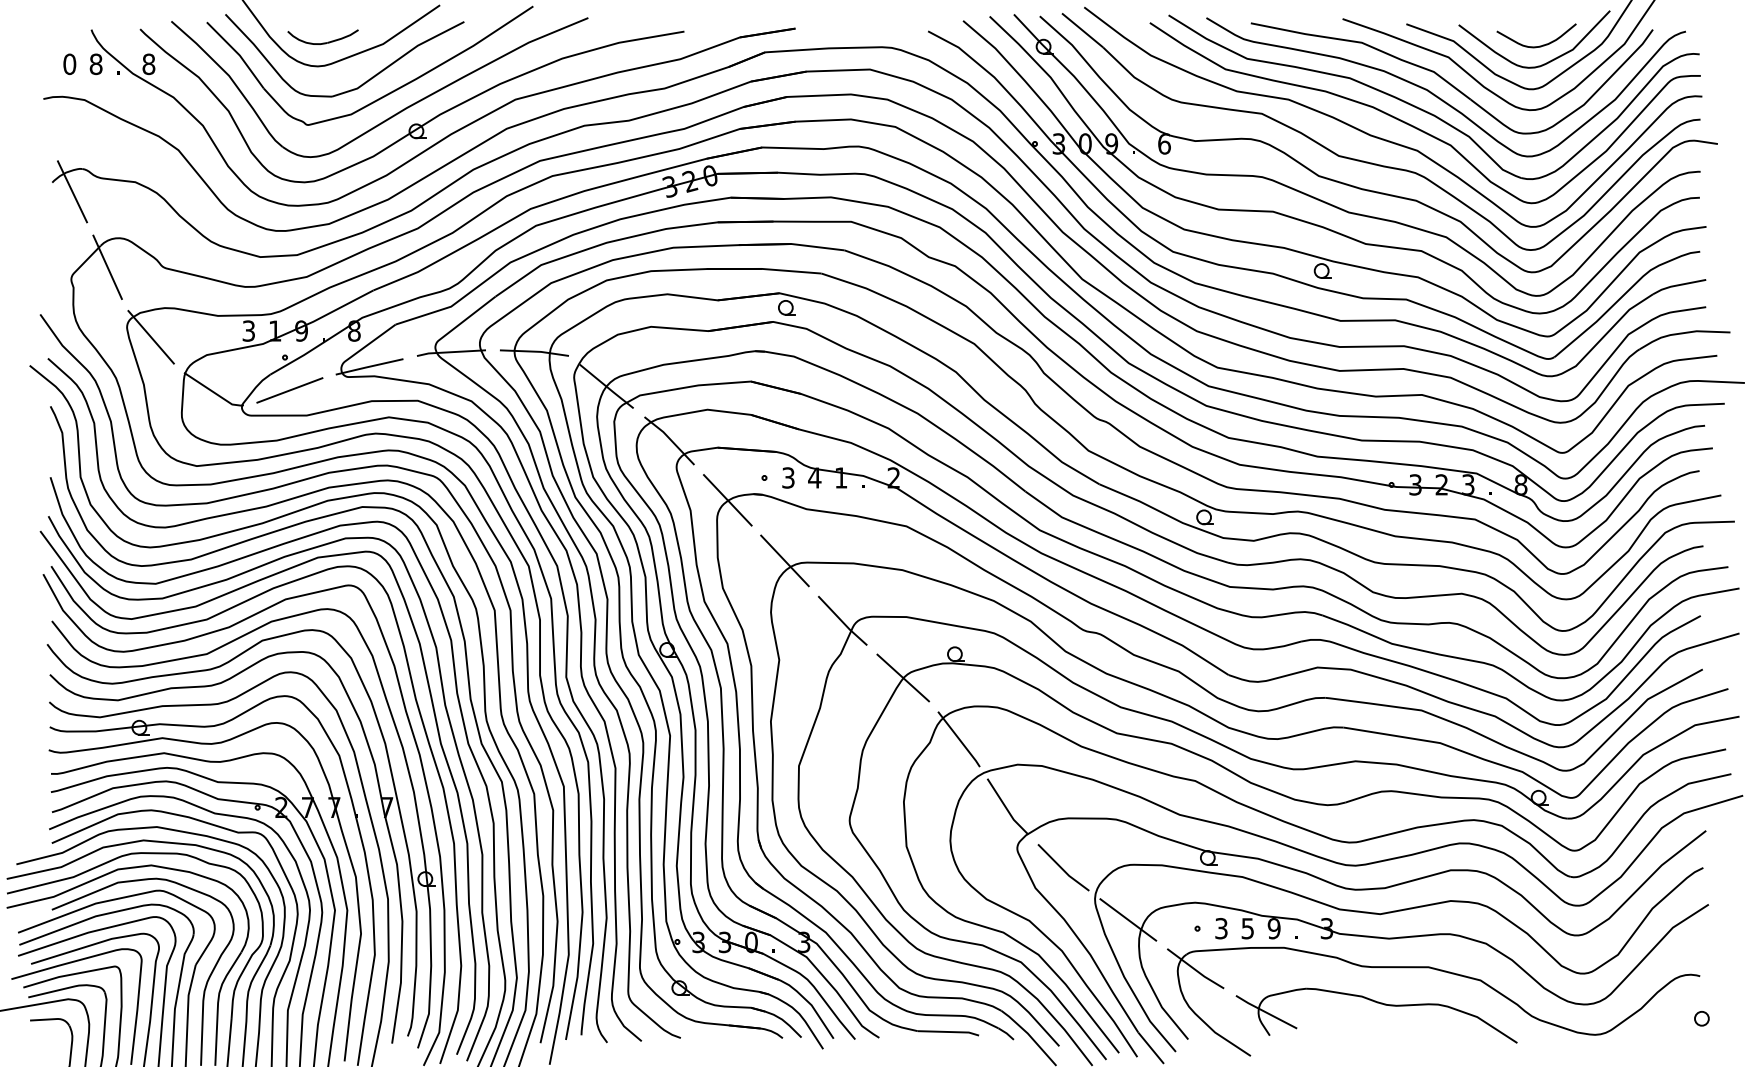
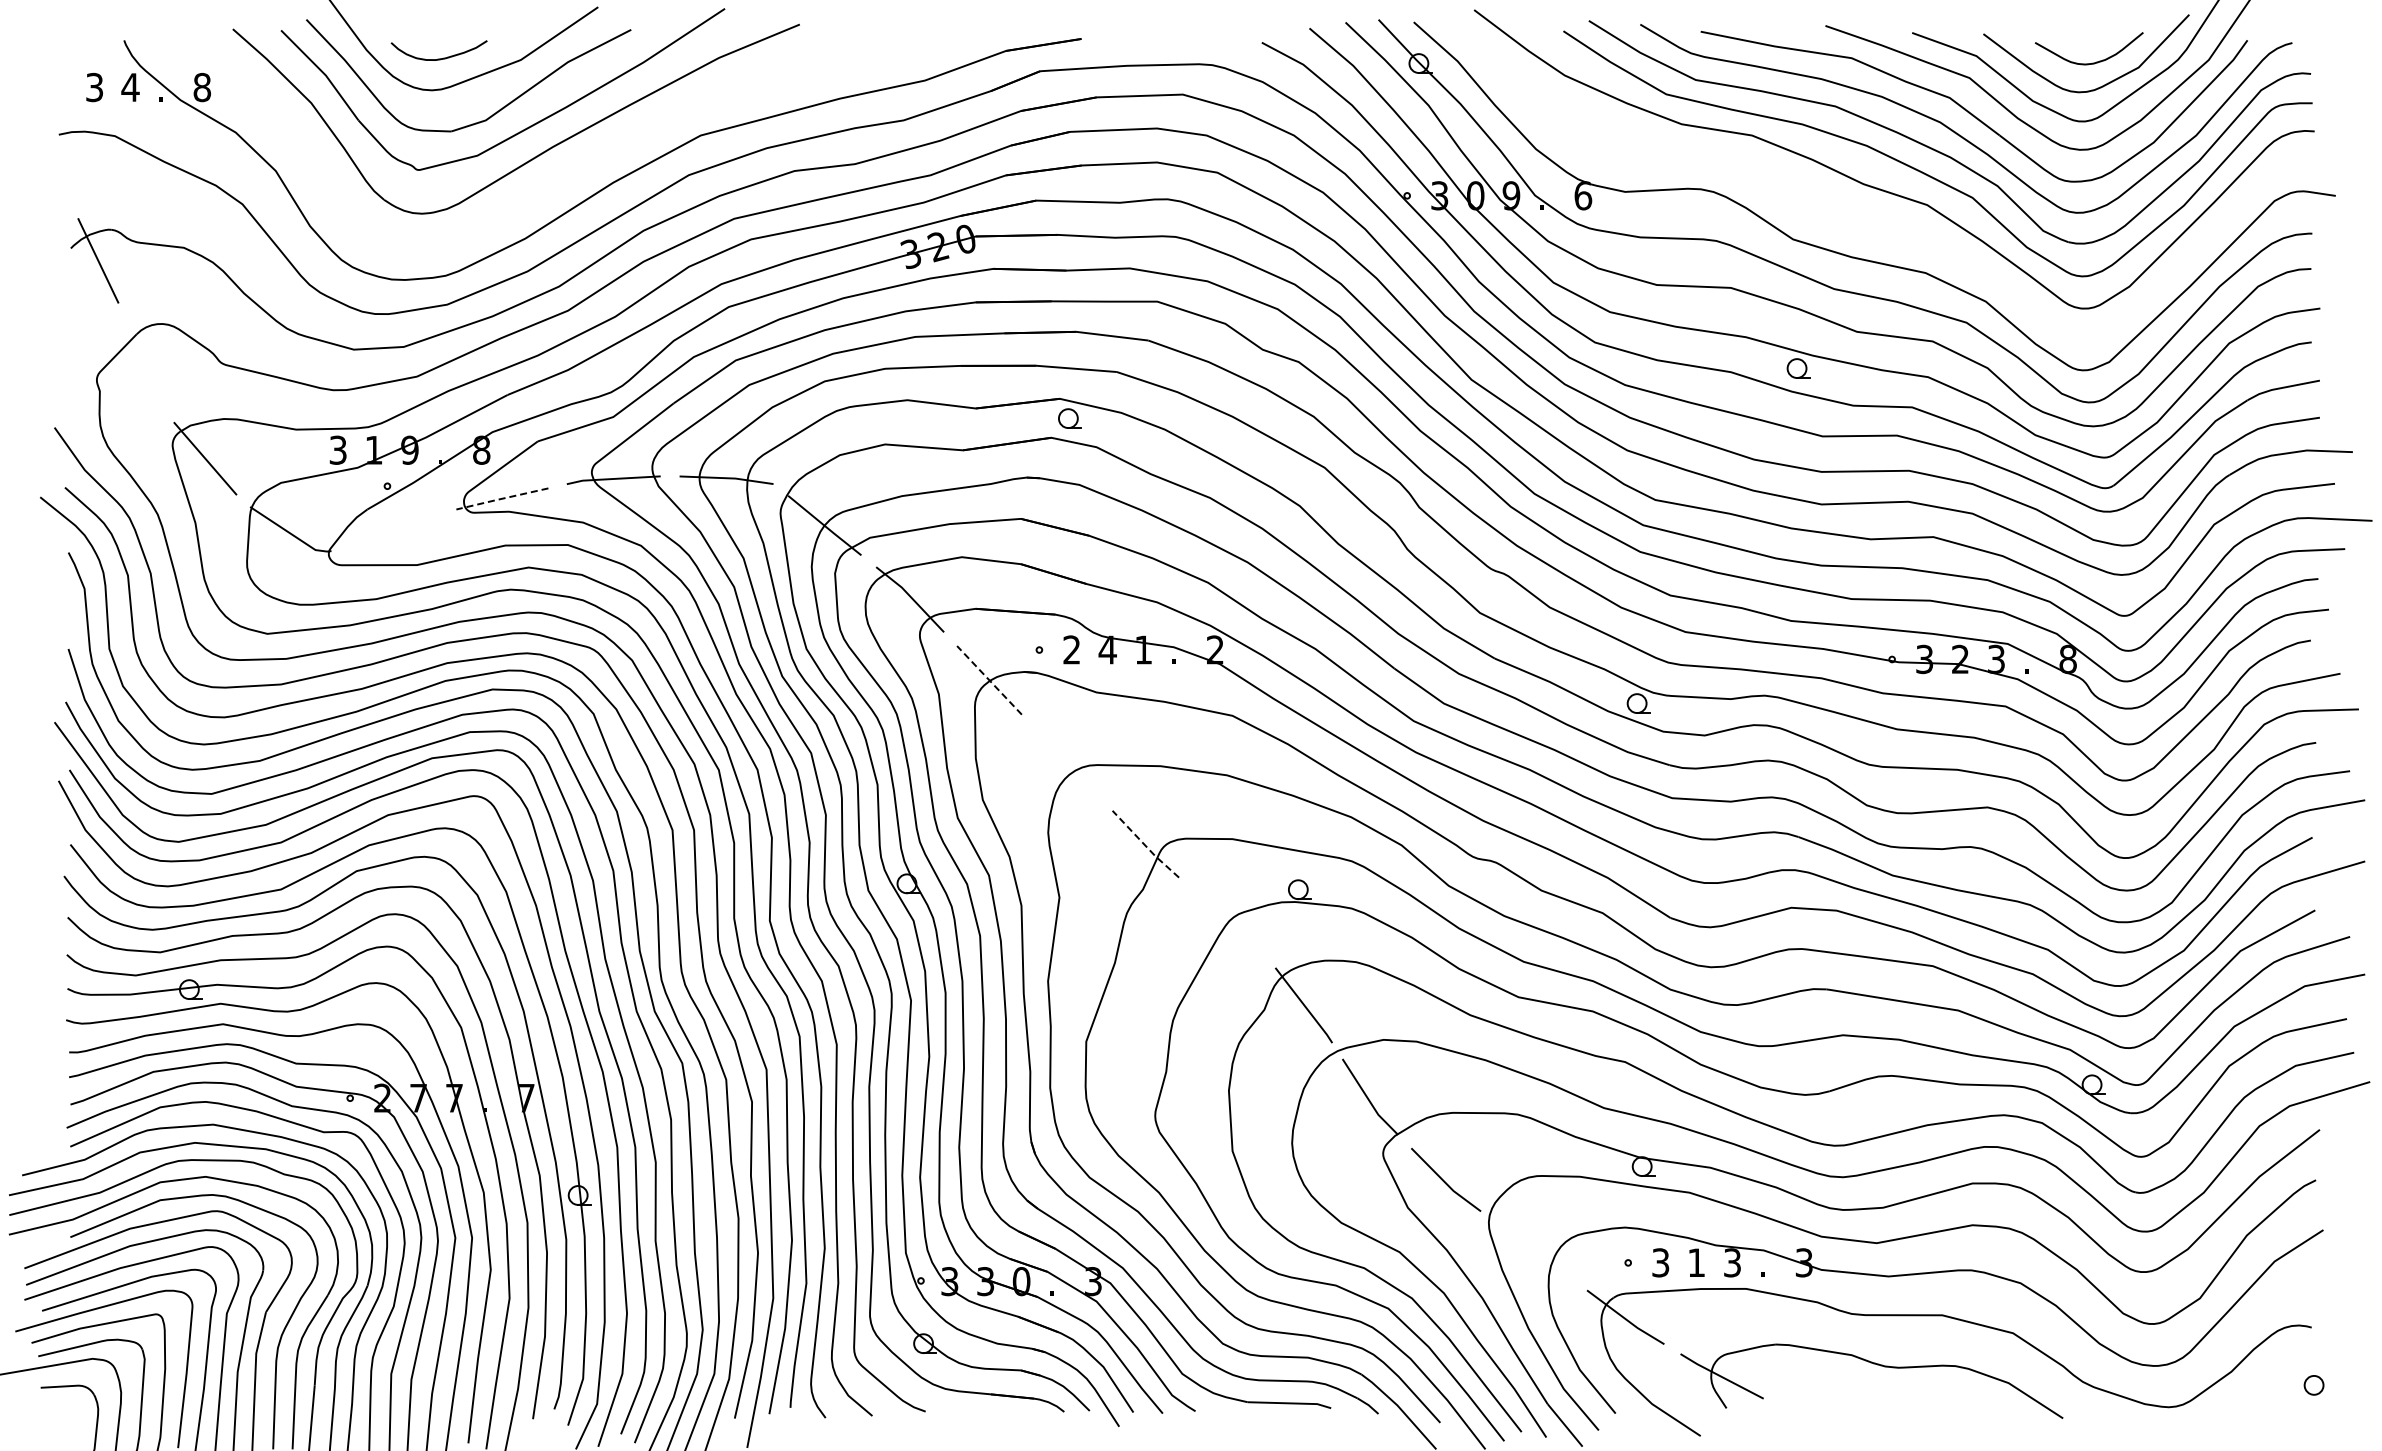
text: (69, 64) -> (94, 87), 0 -> 3
text: (96, 64) -> (130, 87), 8 -> 4
part: (414, 123) -> (563, 168), removed
part: (1372, 162) -> (1866, 221), removed
line: (107, 267) -> (145, 363), removed
line: (368, 366) -> (501, 498), solid -> dashed
line: (289, 390) -> (393, 530), removed
text: (788, 477) -> (1071, 649), 3 -> 2
line: (727, 500) -> (989, 680), solid -> dashed
line: (784, 560) -> (1066, 762), removed
line: (842, 621) -> (1145, 845), solid -> dashed
line: (903, 677) -> (1228, 921), removed
line: (1127, 919) -> (1533, 1250), removed
text: (1247, 928) -> (1696, 1262), 5 -> 1
text: (1274, 928) -> (1732, 1262), 9 -> 3

